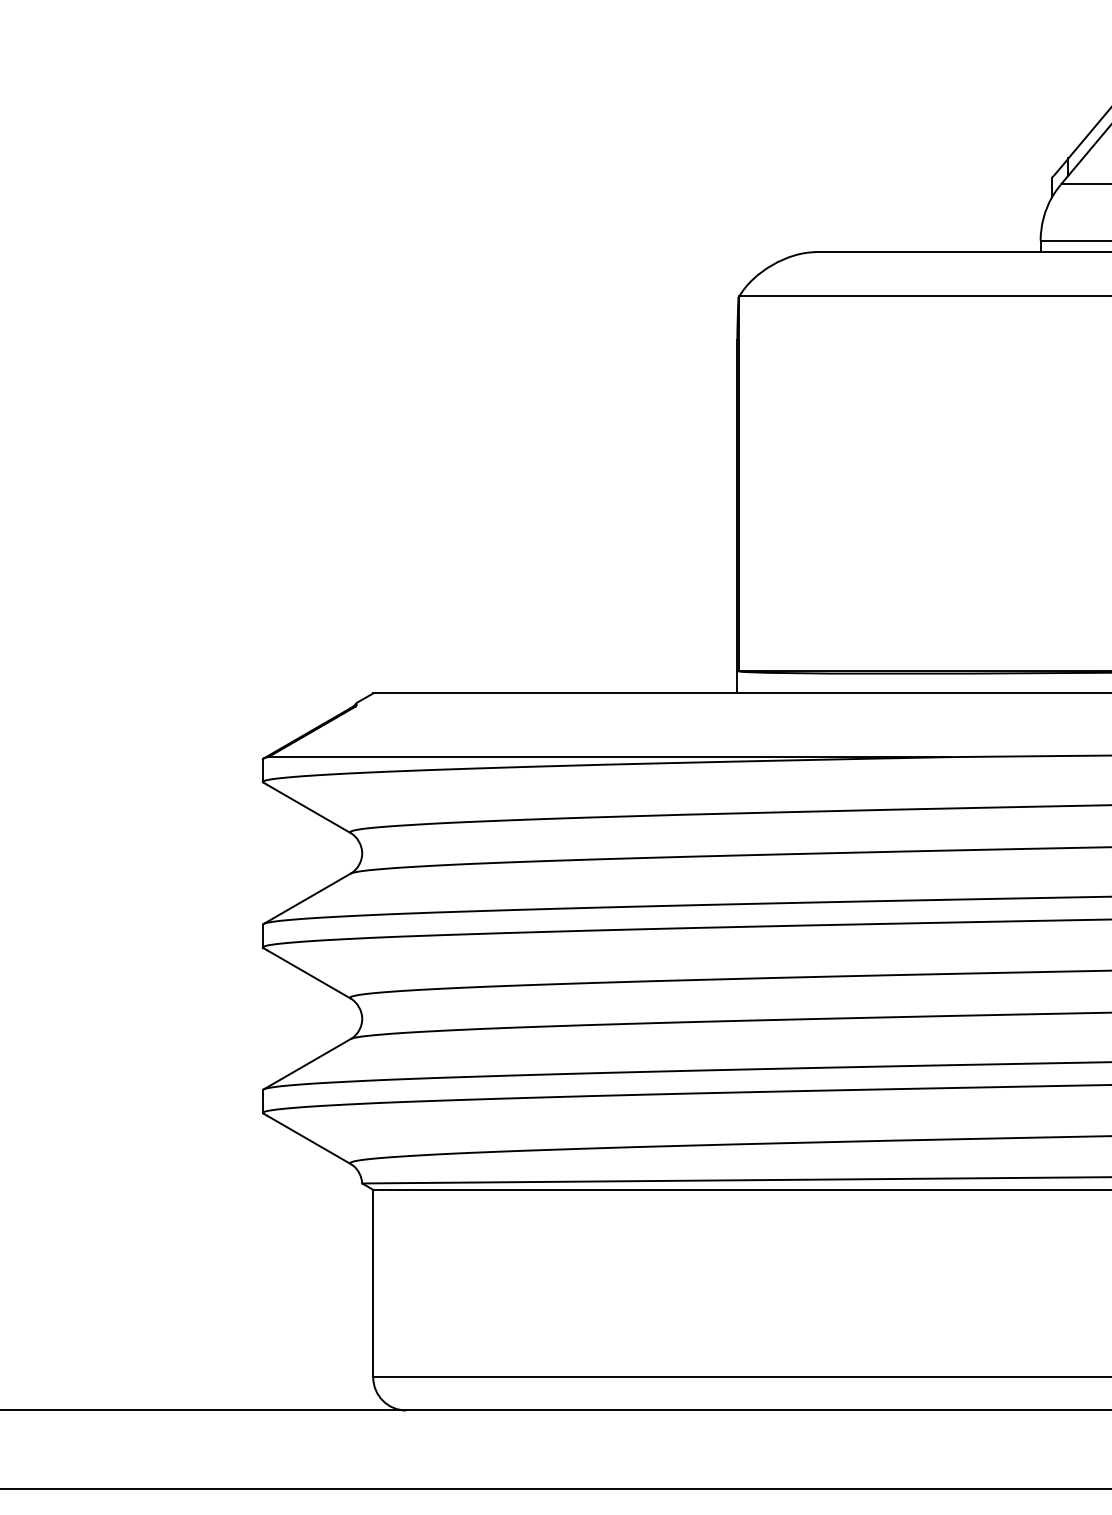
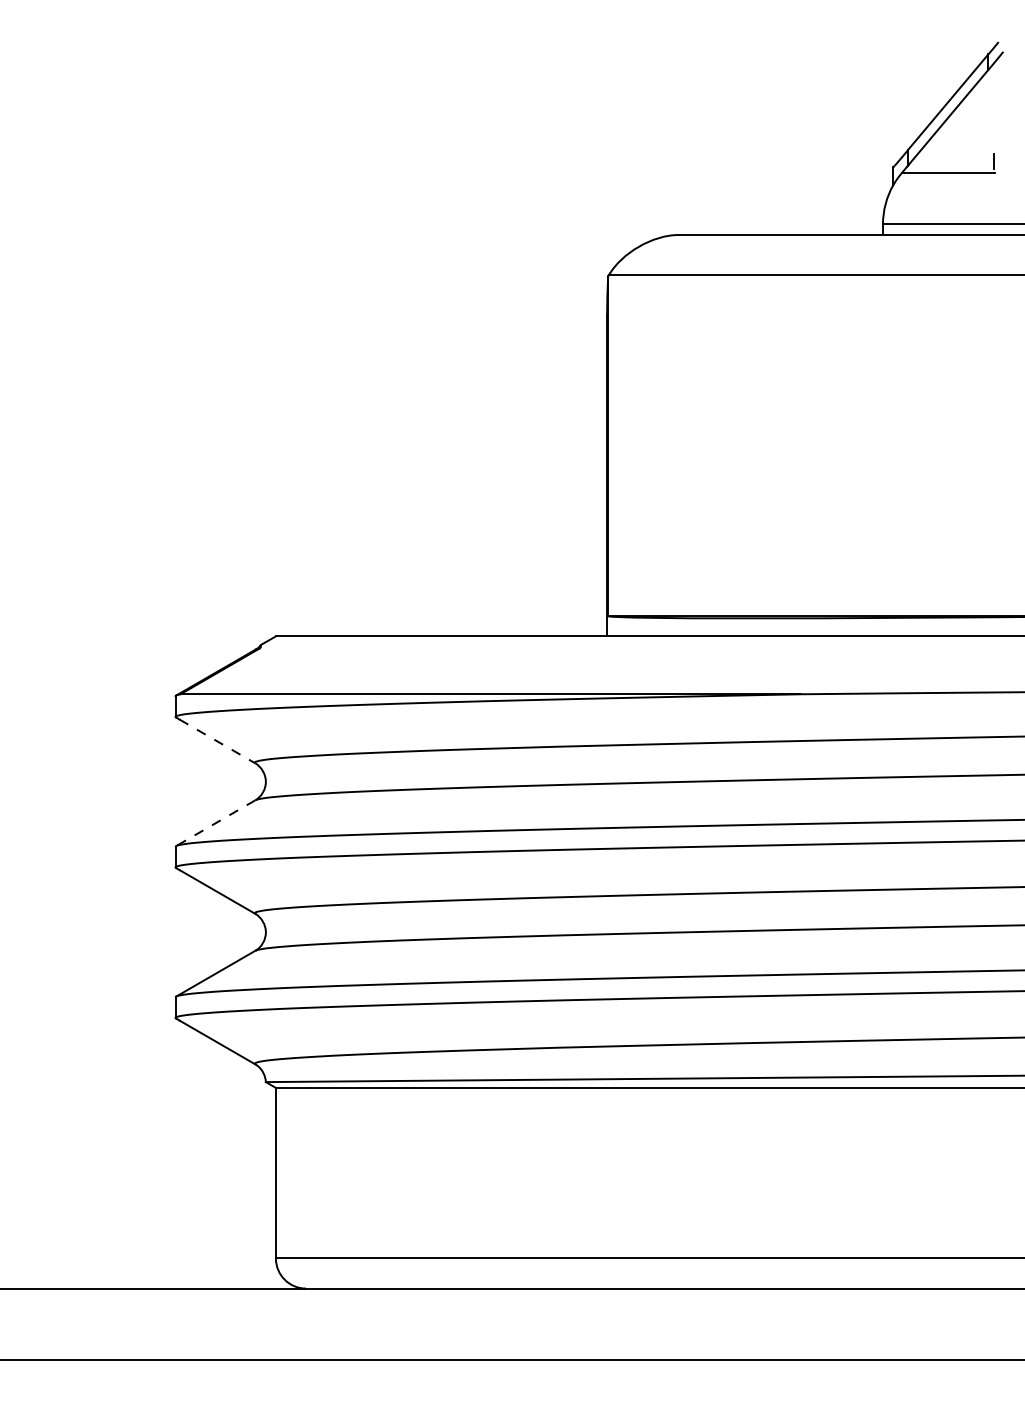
line: (309, 809) -> (217, 741), solid -> dashed
line: (306, 899) -> (215, 823), solid -> dashed

